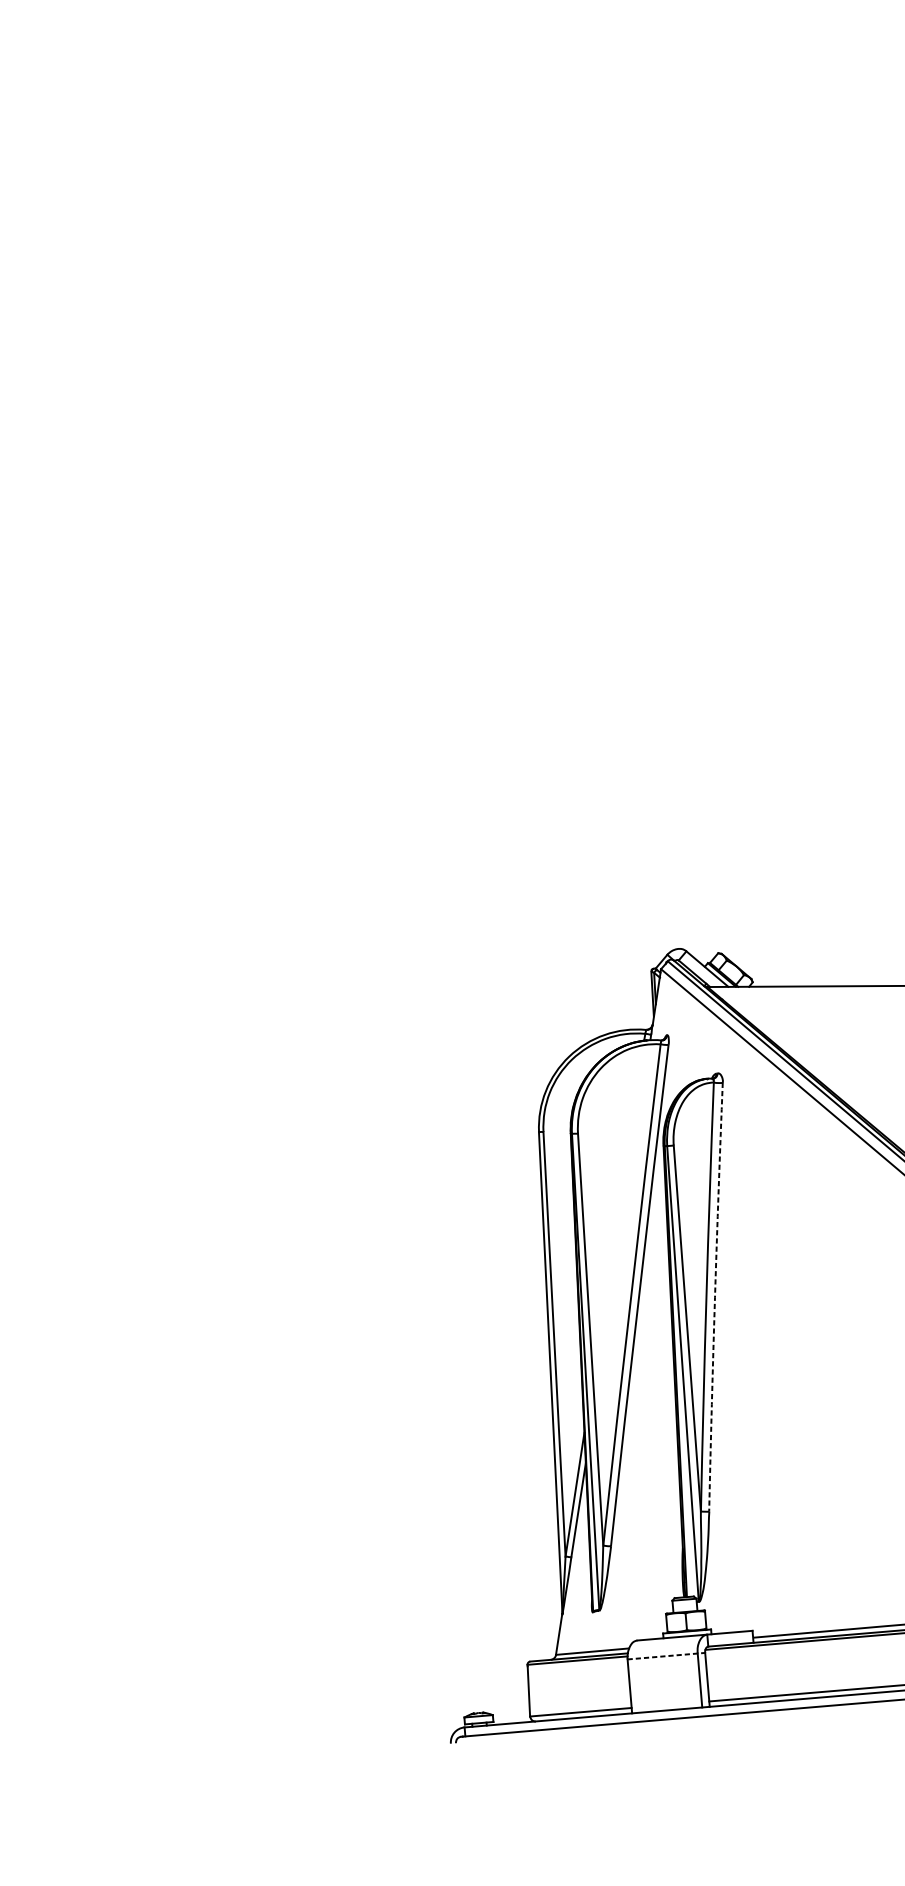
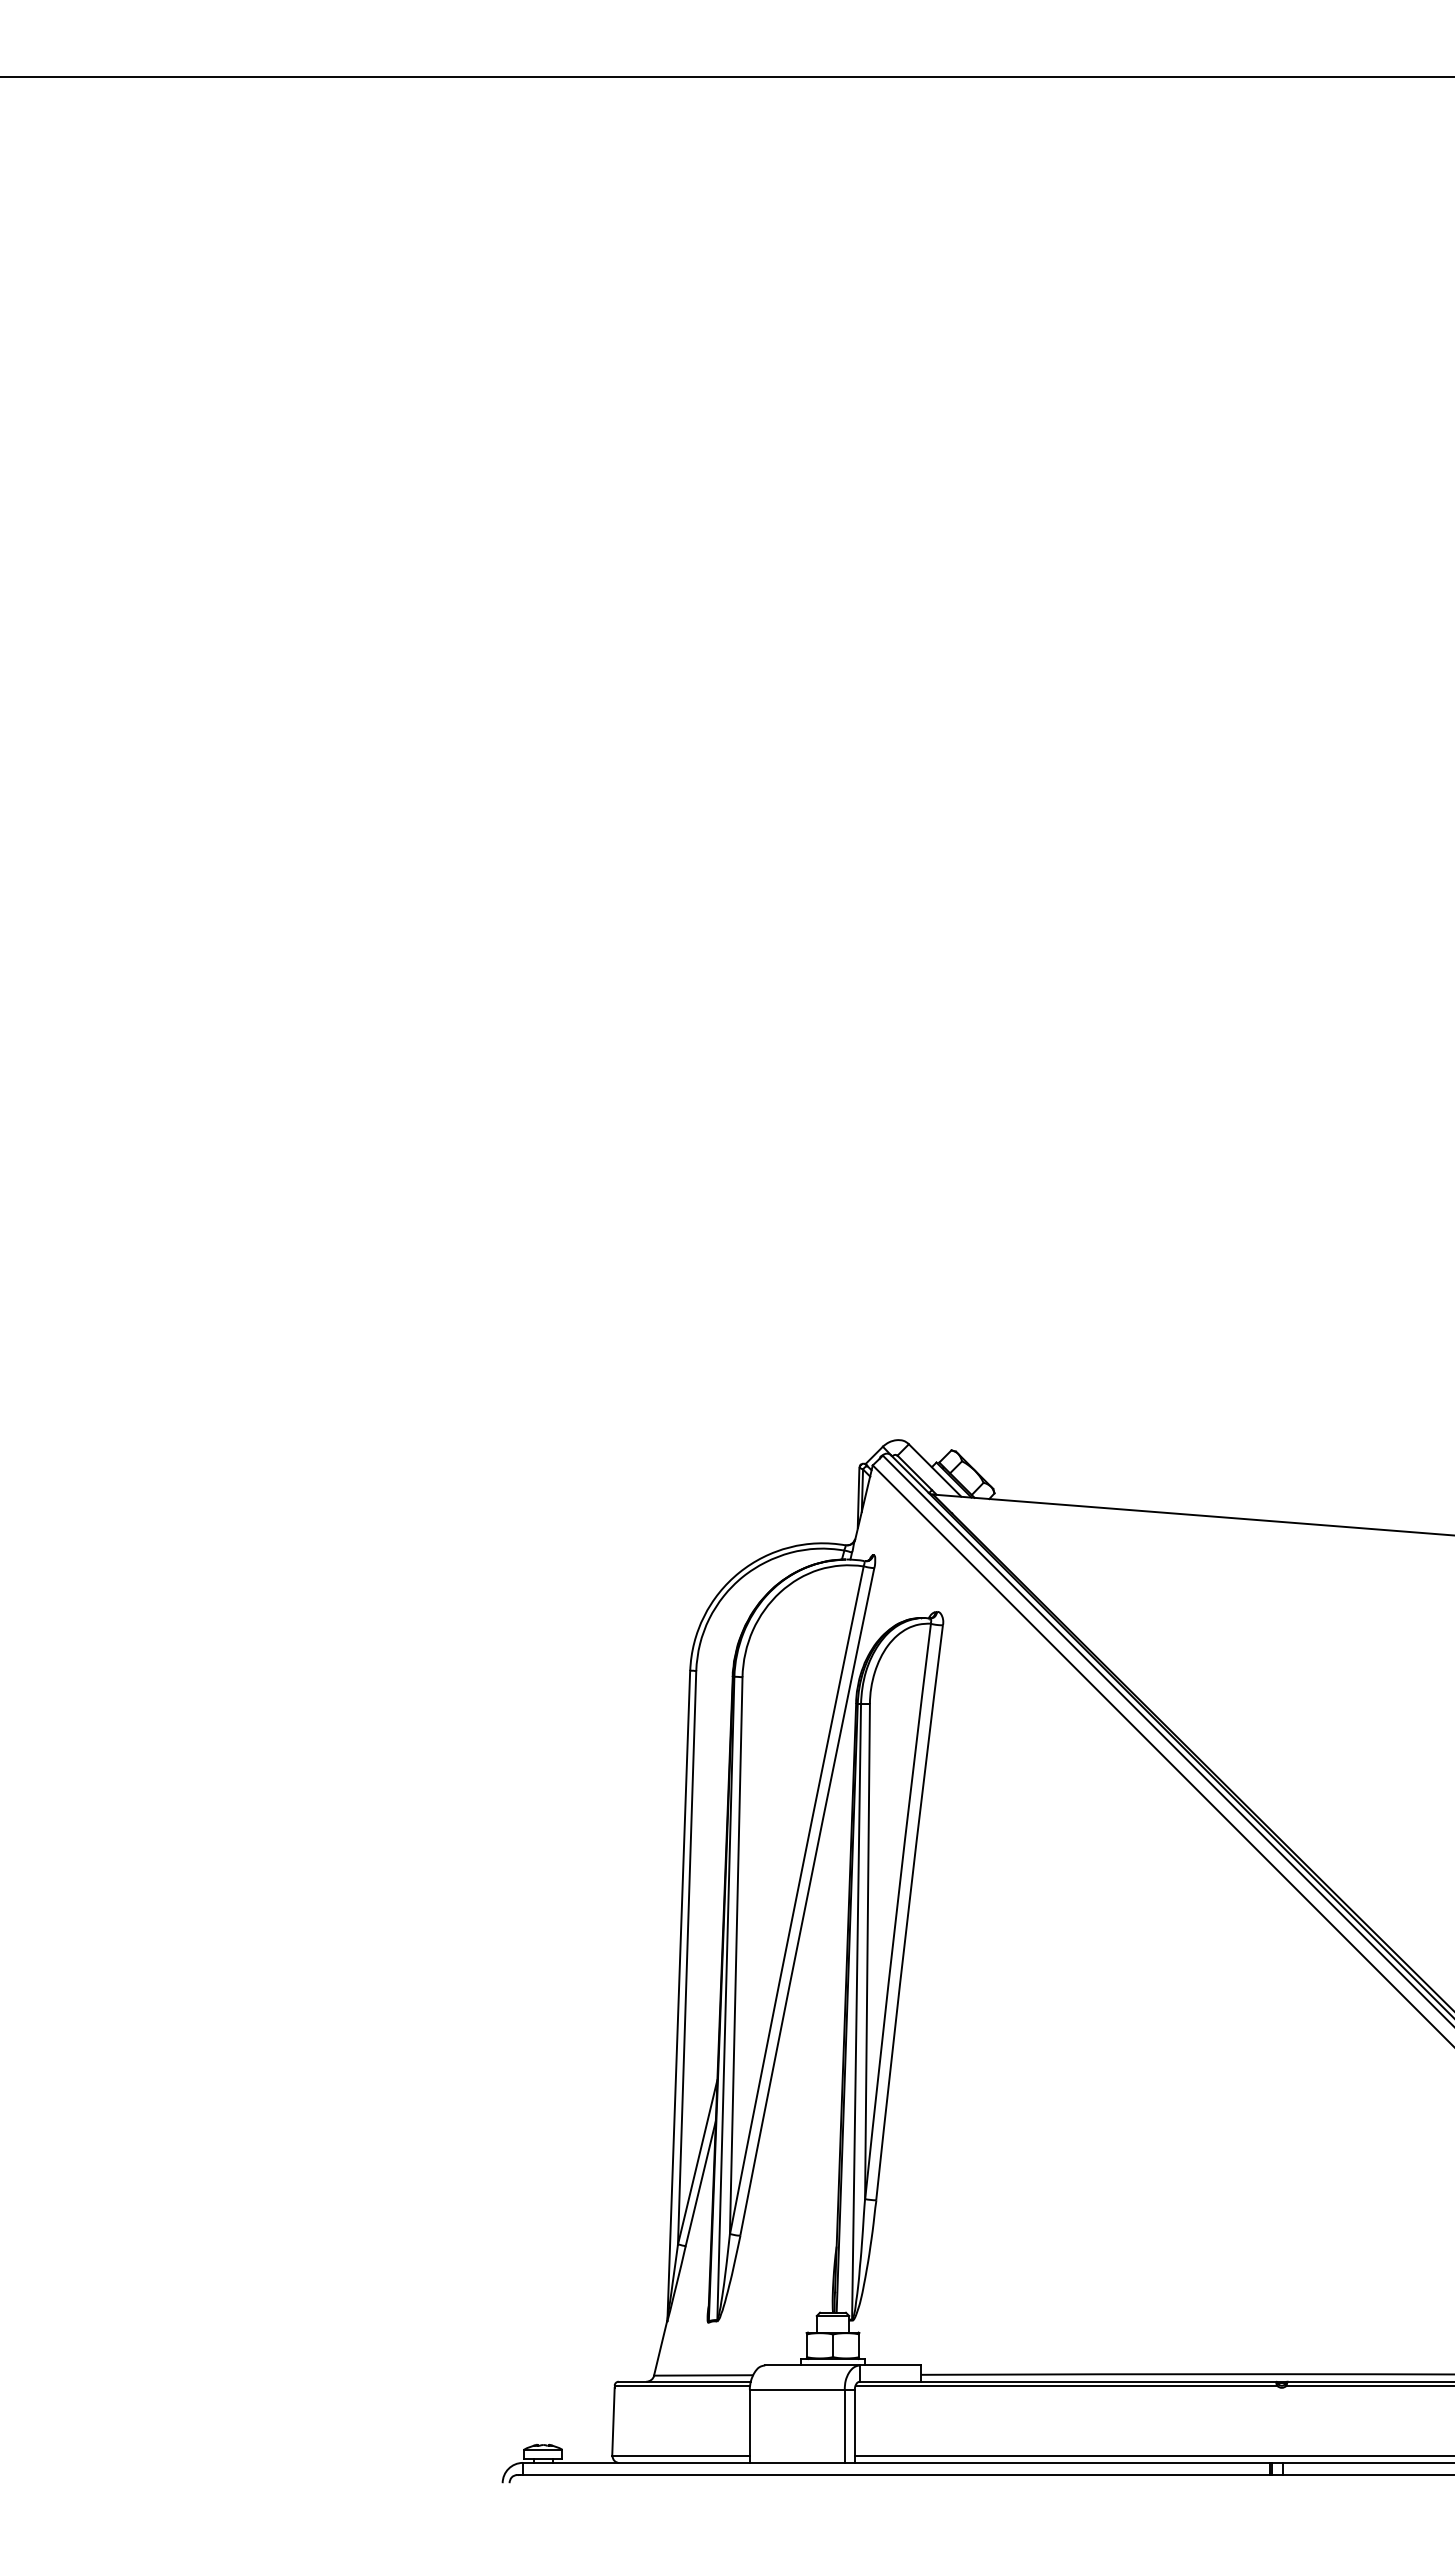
arc: (715, 1297) -> (908, 1912), dashed -> solid
line: (666, 1655) -> (802, 2389), dashed -> solid

